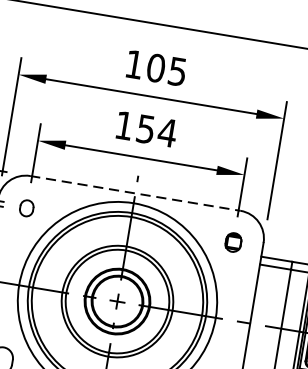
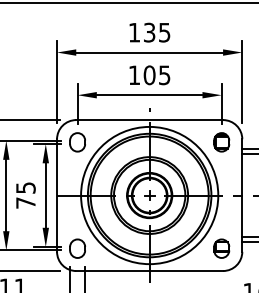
text: (155, 67) -> (149, 32), 105 -> 135
text: (155, 131) -> (156, 75), 154 -> 105
line: (136, 194) -> (150, 120), dashed -> solid
part: (26, 208) -> (77, 142), size x1.67
part: (233, 242) -> (221, 142), size x1.43

